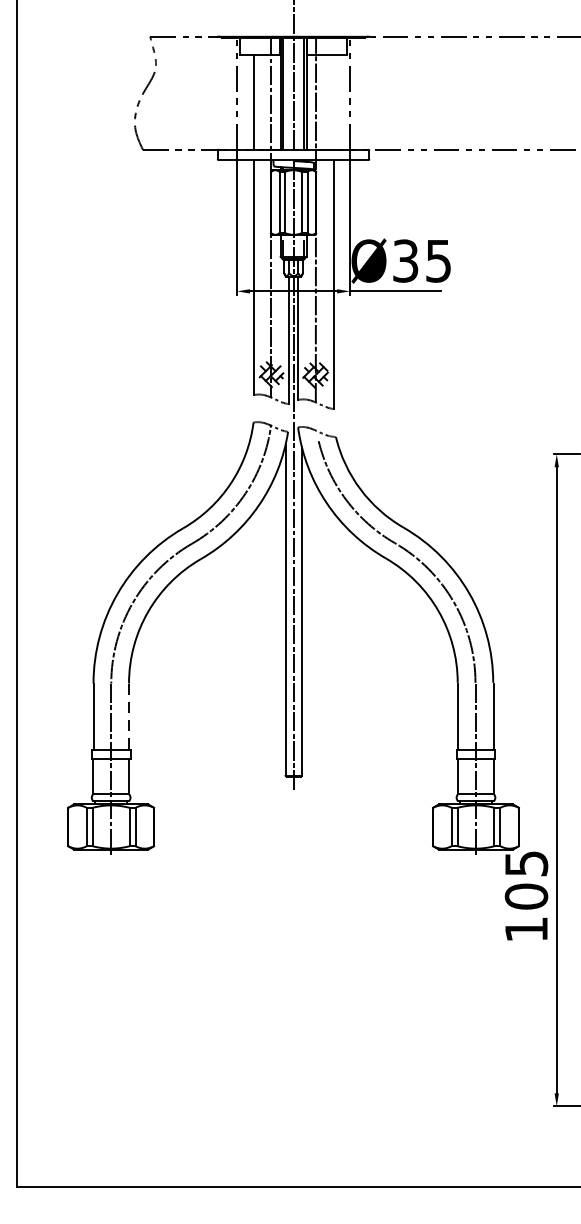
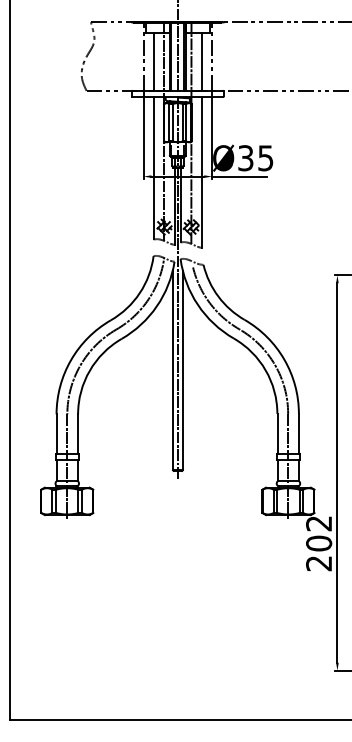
line: (334, 101) -> (202, 61), added
line: (129, 715) -> (78, 433), dashed -> solid
text: (527, 896) -> (319, 543), 105 -> 202

